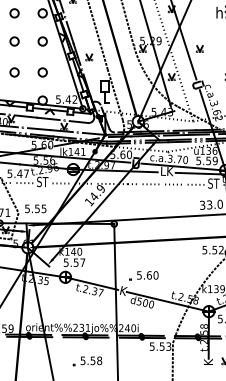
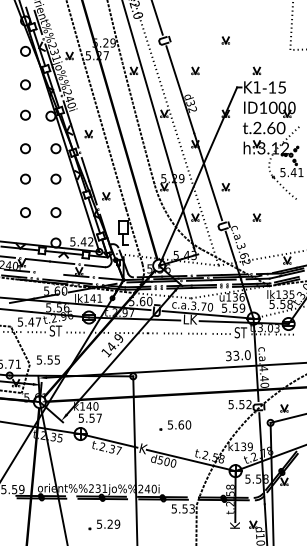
line: (39, 128) -> (52, 273), removed
part: (144, 275) -> (175, 425), moved
text: (95, 360) -> (113, 523), 5.58 -> 5.29

